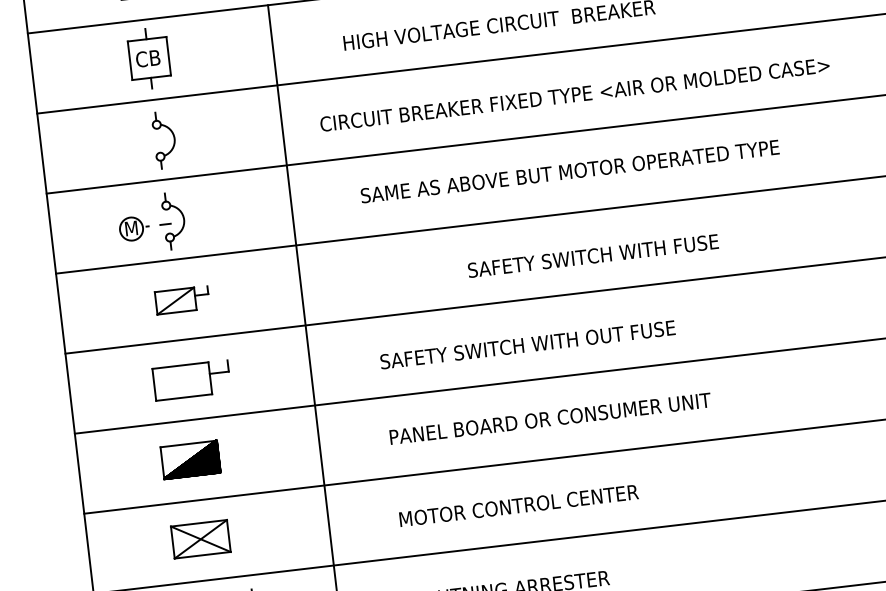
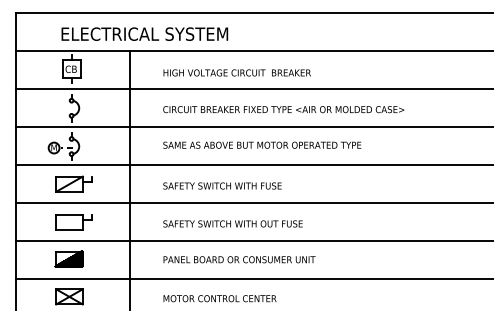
text: (574, 94) -> (283, 109), moved
text: (593, 254) -> (222, 185), moved
part: (181, 299) -> (73, 183), size x1.43

